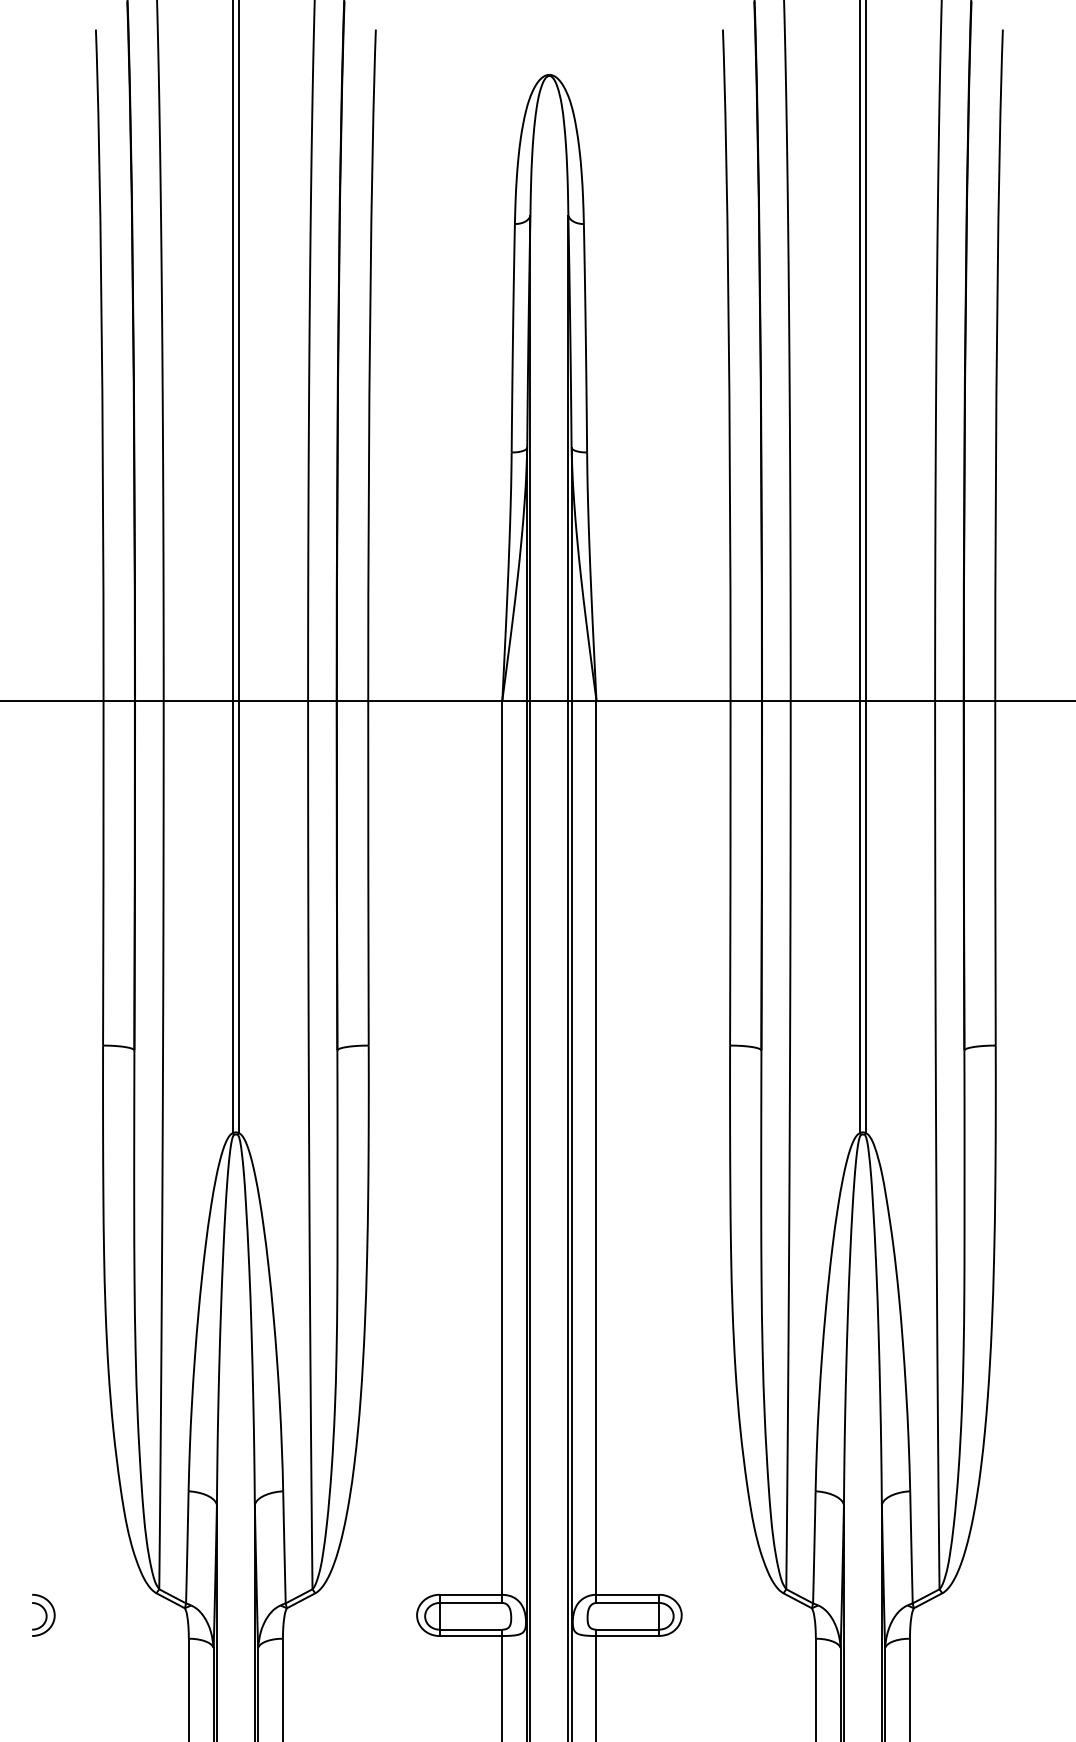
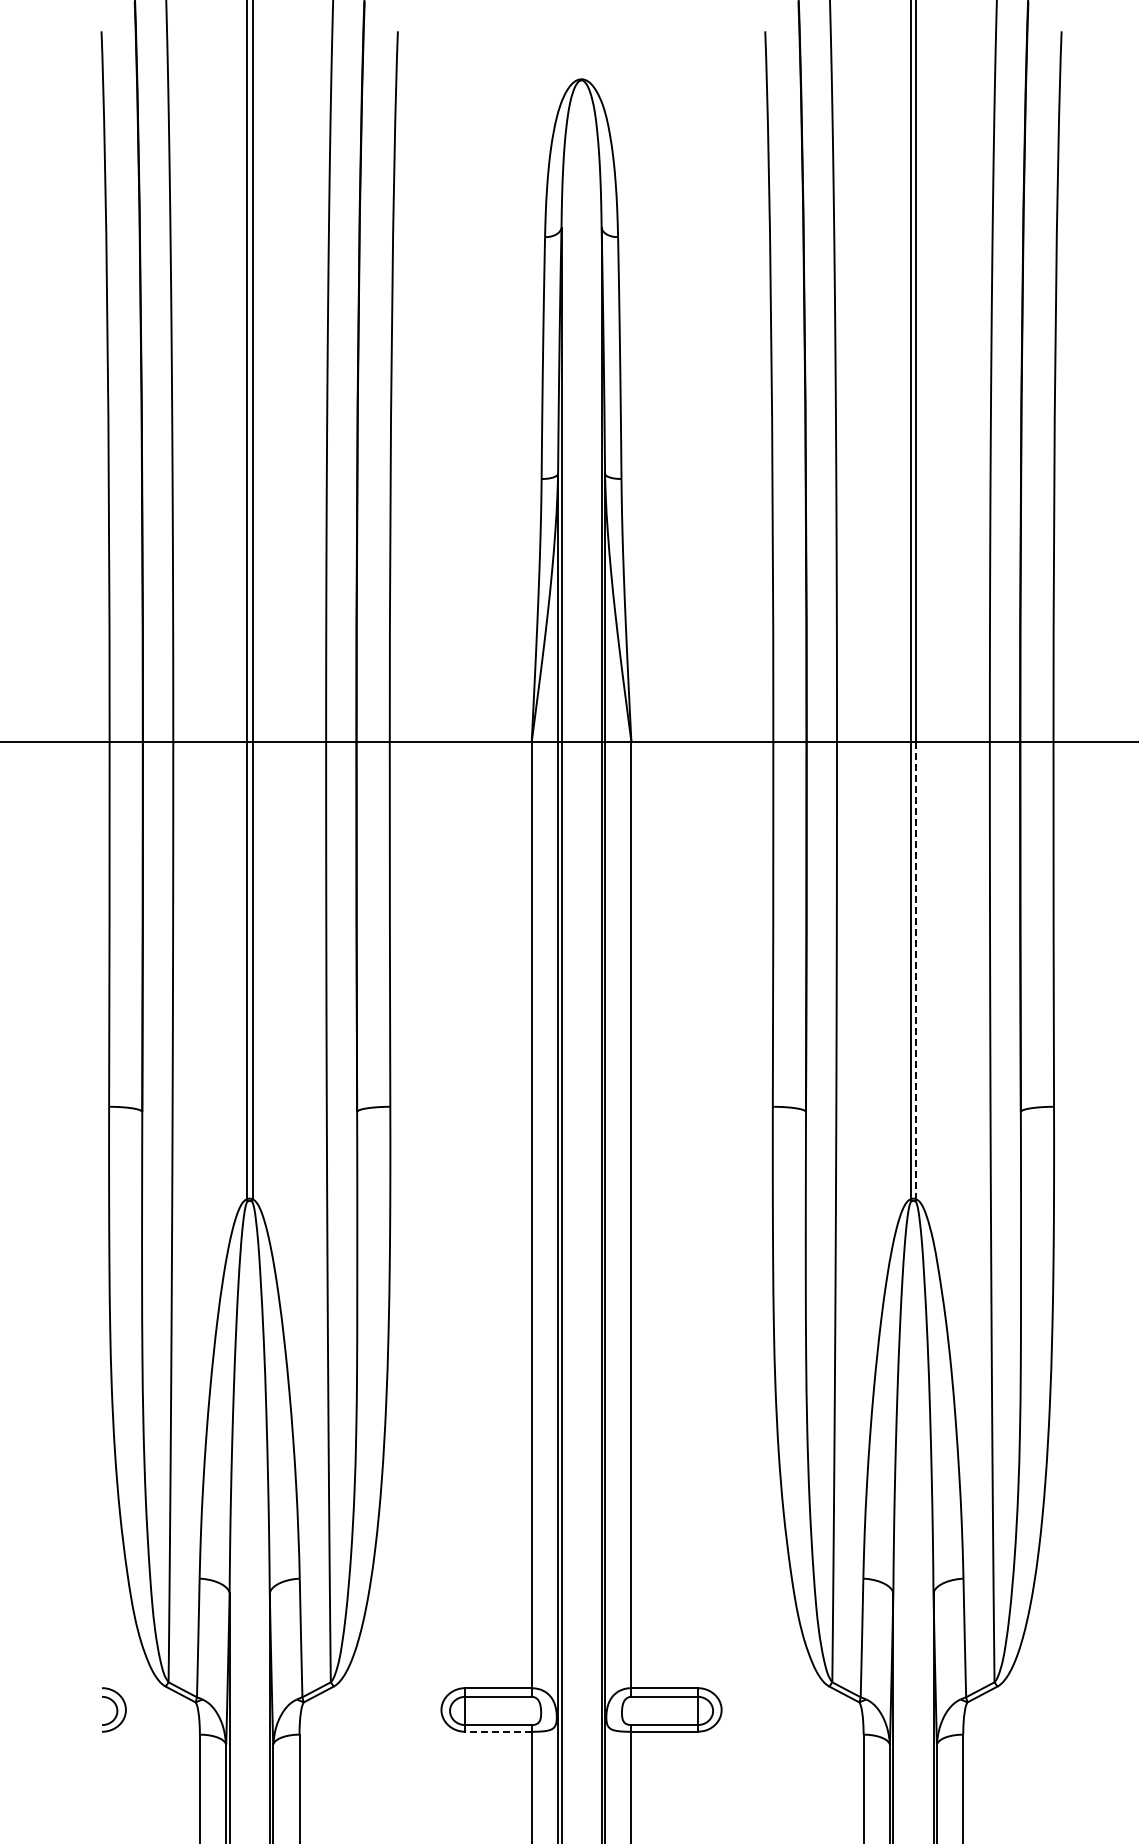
line: (865, 916) -> (916, 970), solid -> dashed
part: (43, 1614) -> (114, 1709), moved
line: (470, 1635) -> (498, 1731), solid -> dashed

